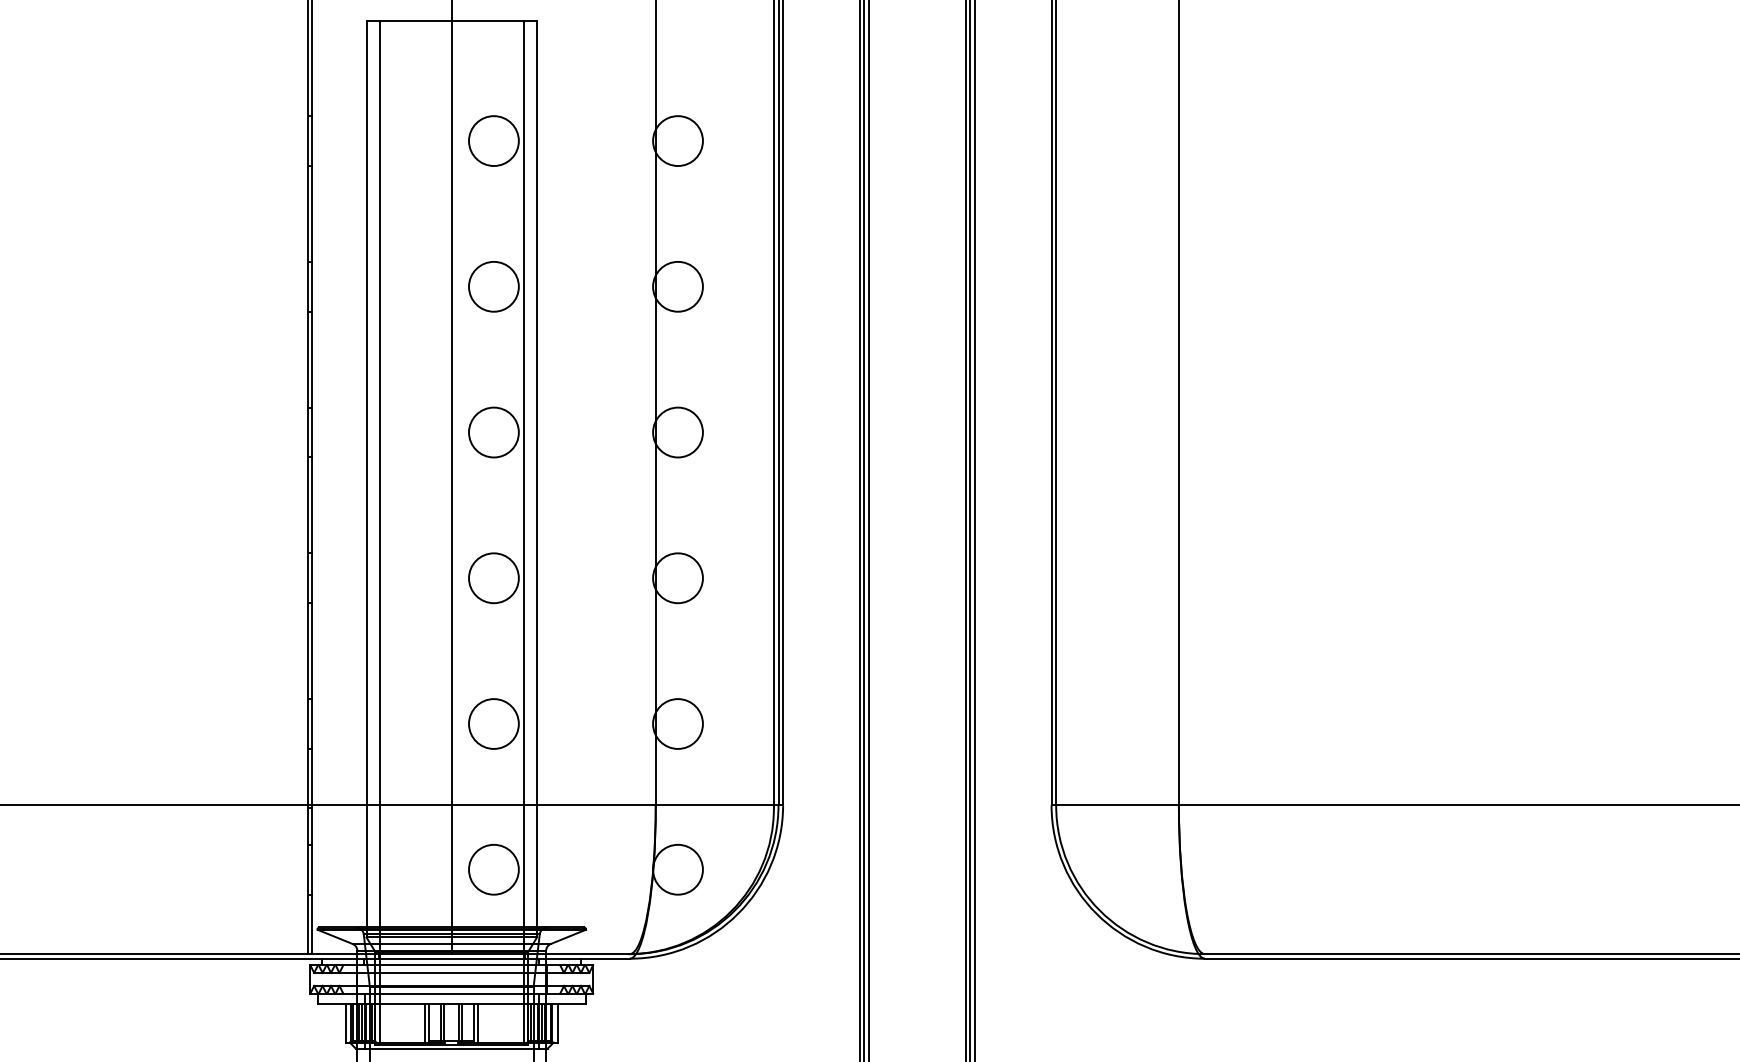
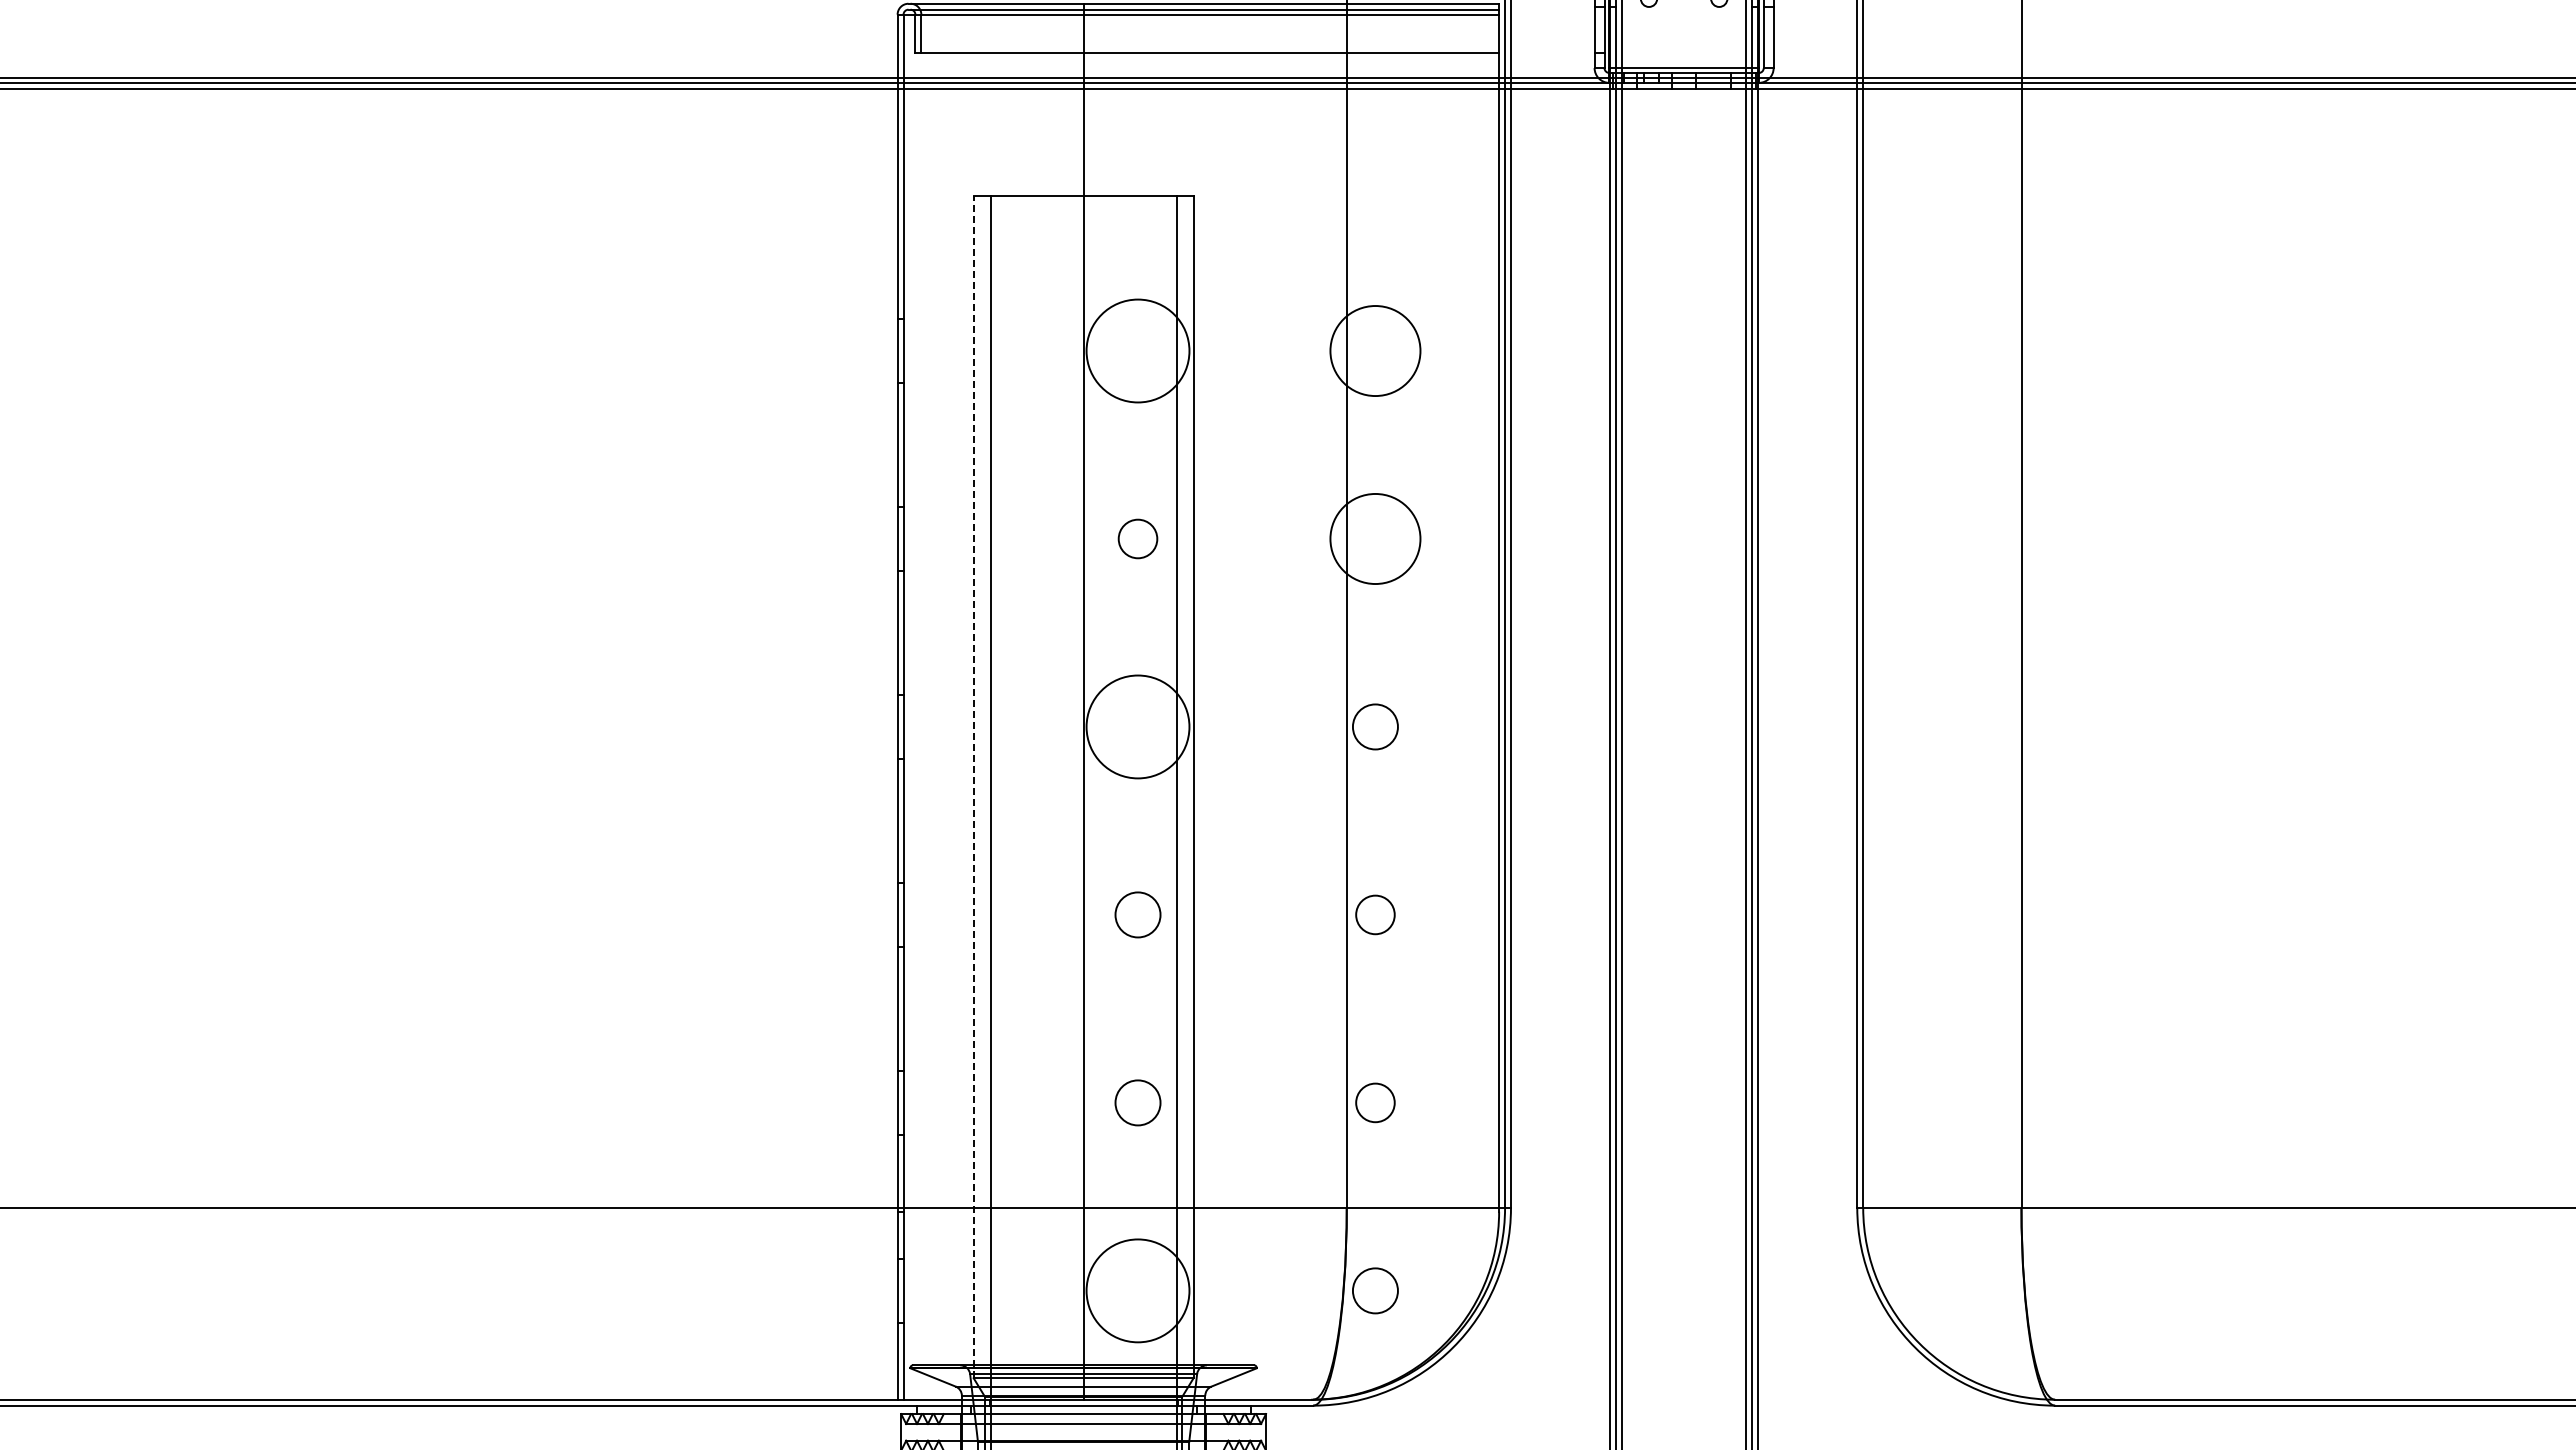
circle: (493, 140) -> (1137, 350), size x1.6
circle: (678, 140) -> (1375, 350), size x1.4
circle: (493, 286) -> (1137, 538), size x0.6
circle: (678, 286) -> (1375, 538), size x1.4
circle: (493, 432) -> (1137, 726), size x1.6
circle: (678, 432) -> (1375, 726), size x0.7
line: (366, 478) -> (973, 786), solid -> dashed
circle: (493, 577) -> (1137, 914), size x0.7
circle: (678, 577) -> (1375, 914), size x0.6
circle: (493, 723) -> (1137, 1102), size x0.7
circle: (678, 723) -> (1375, 1102), size x0.6
circle: (493, 869) -> (1137, 1290), size x1.6
circle: (678, 869) -> (1375, 1290), size x0.7

